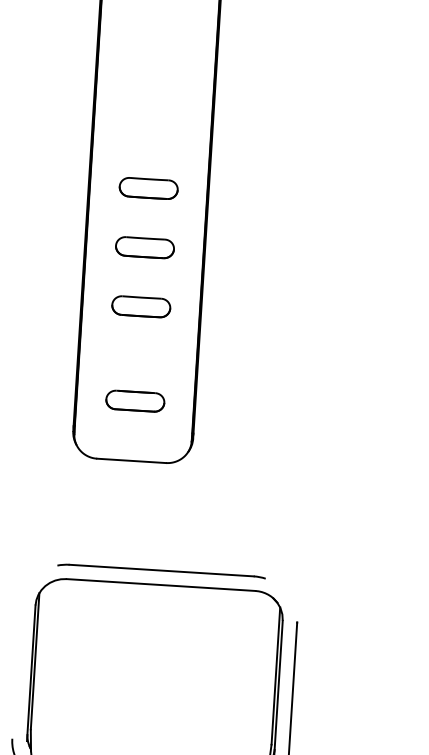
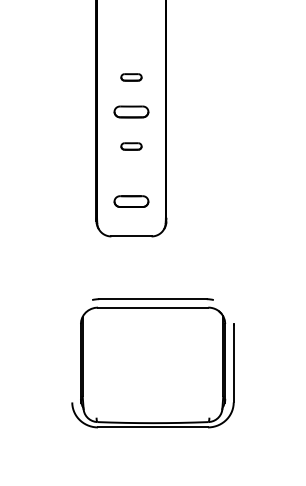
part: (148, 188) -> (131, 77), size x0.6
part: (141, 306) -> (131, 146), size x0.6

